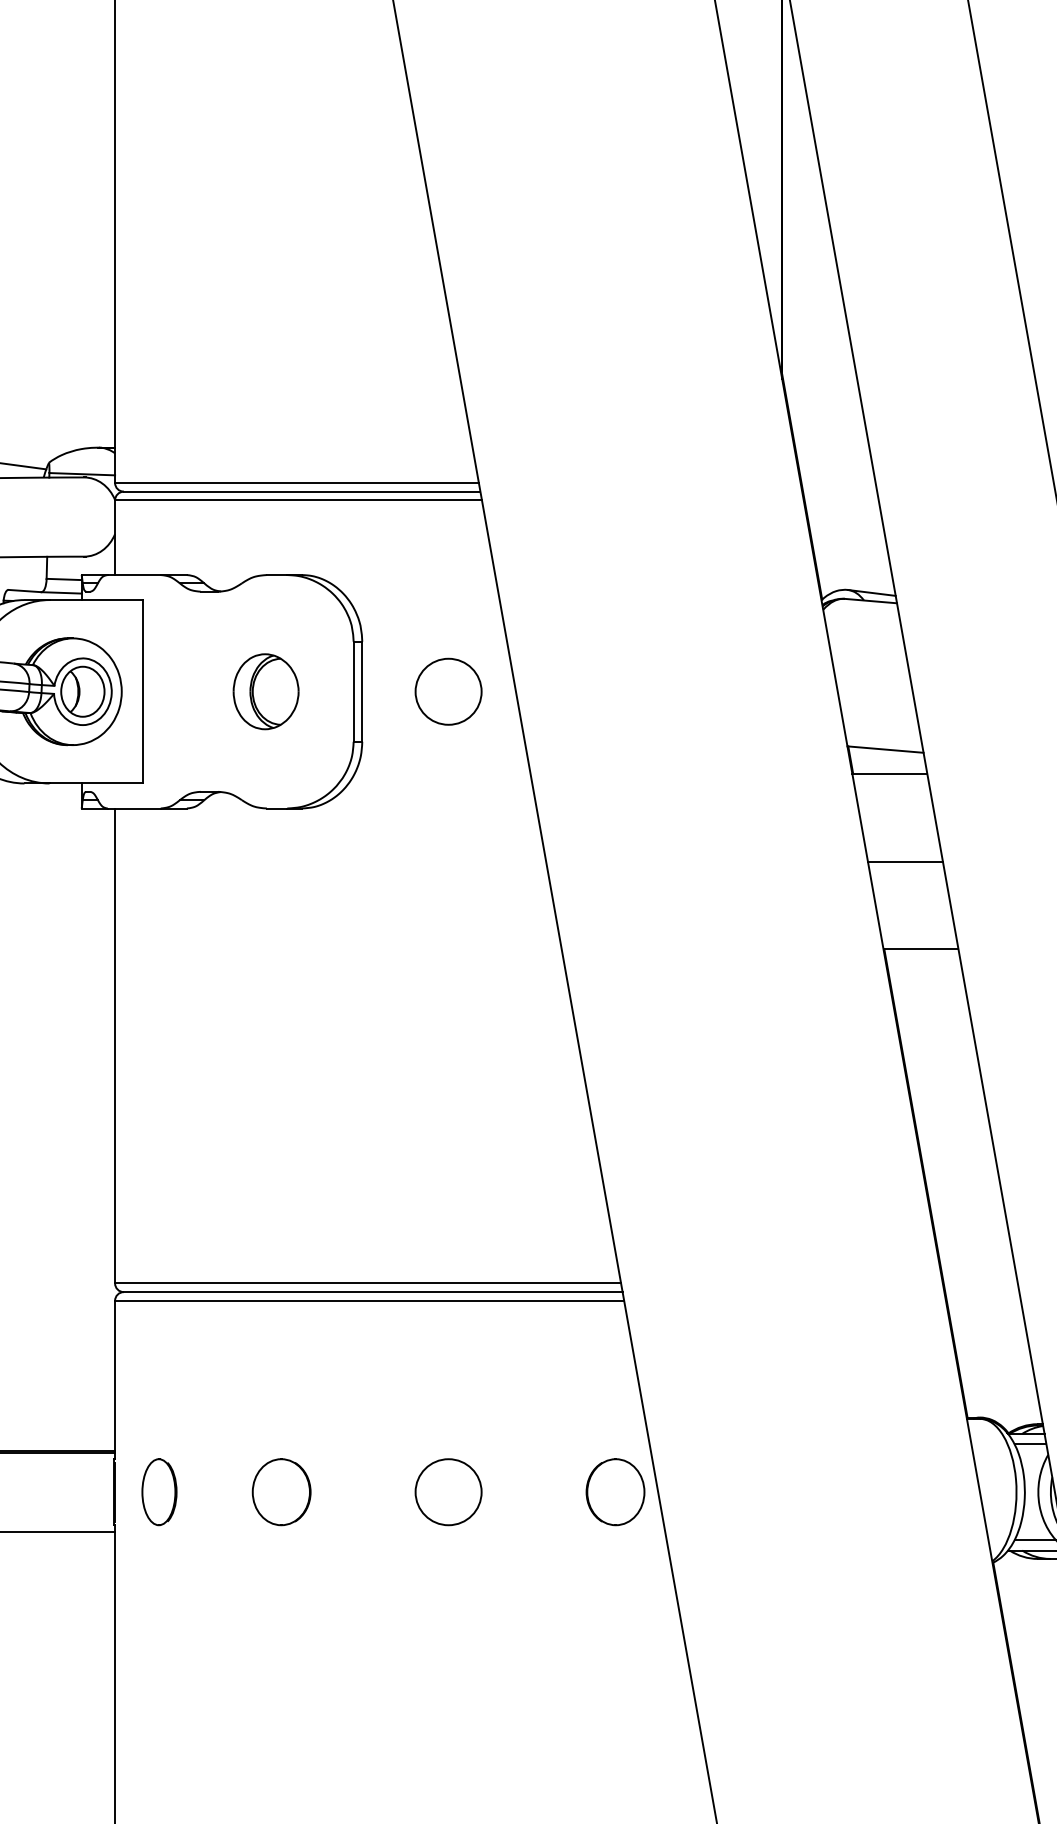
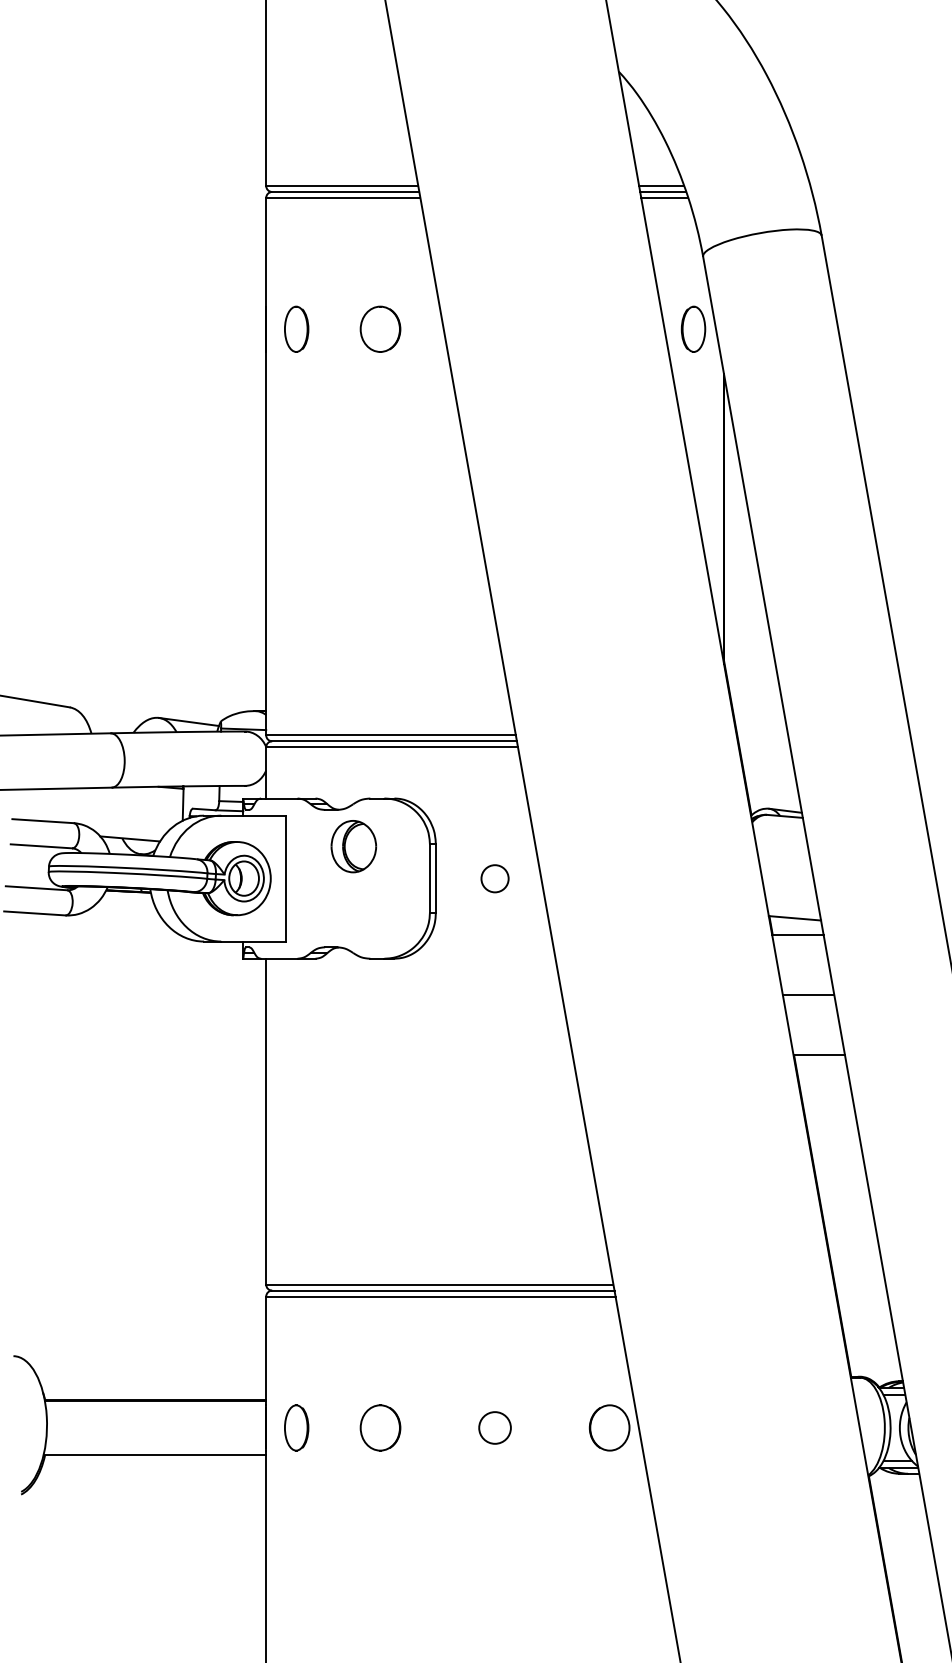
part: (265, 691) -> (353, 846), moved
circle: (447, 691) -> (494, 878), size x0.6
circle: (447, 1491) -> (494, 1427), size x0.7

